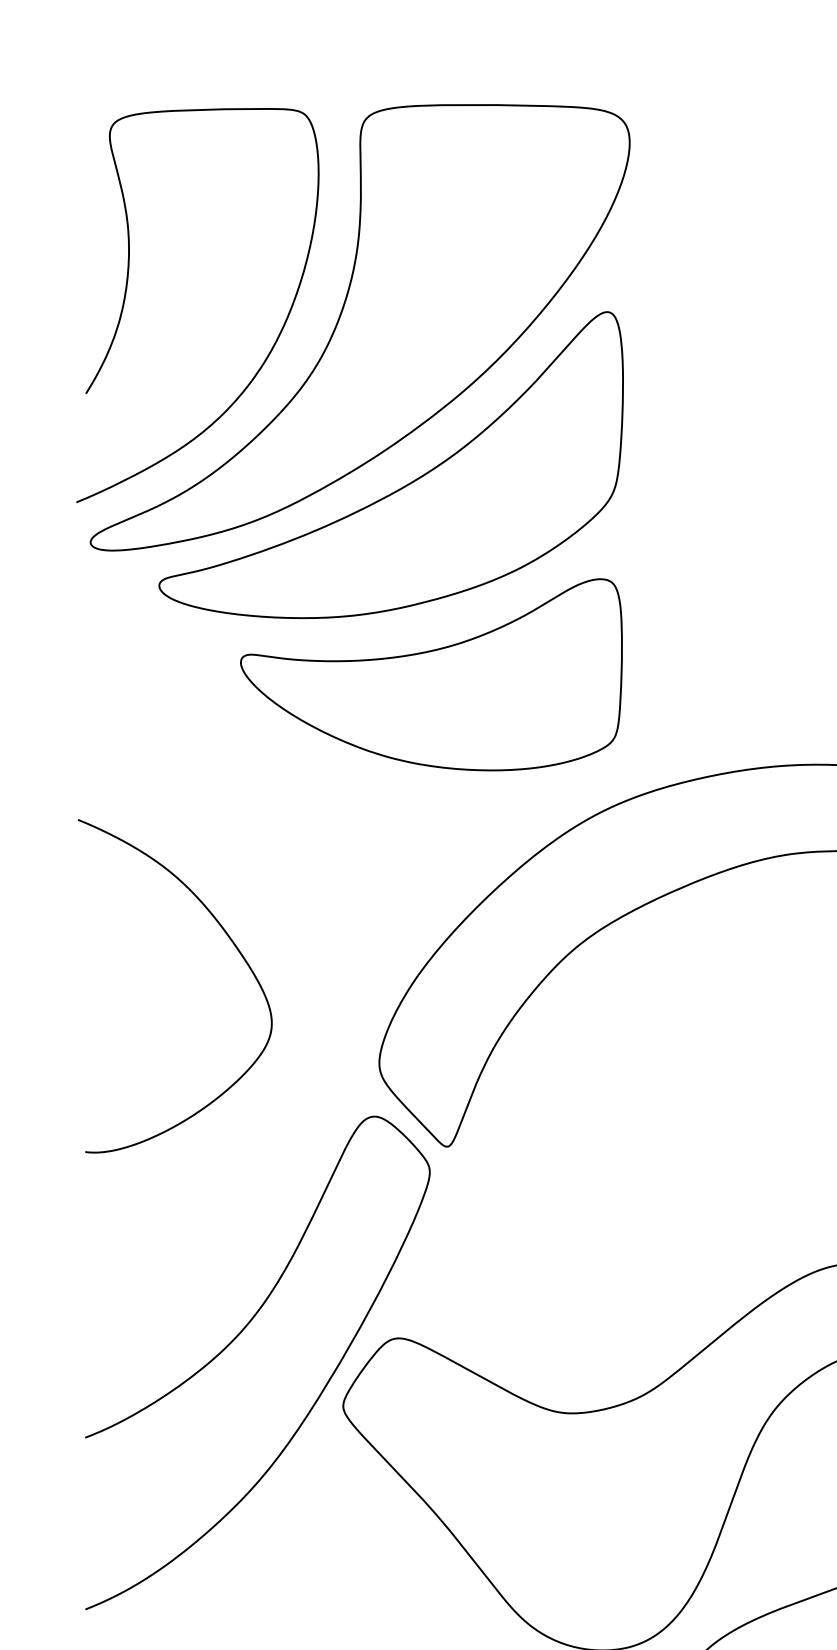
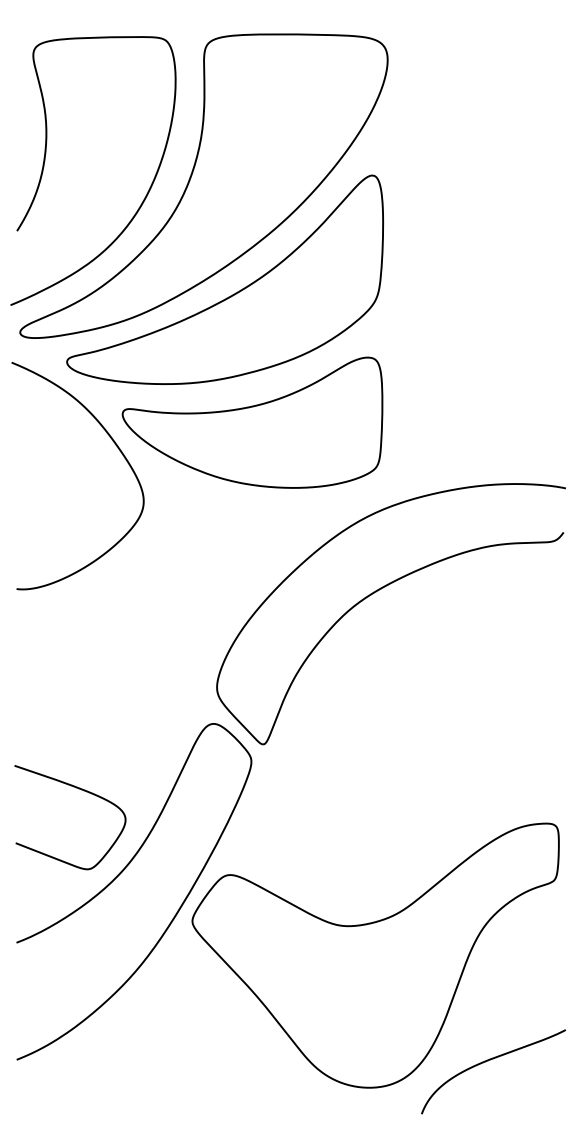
curve: (233, 945) -> (117, 448), moved
curve: (176, 1212) -> (78, 789), added

